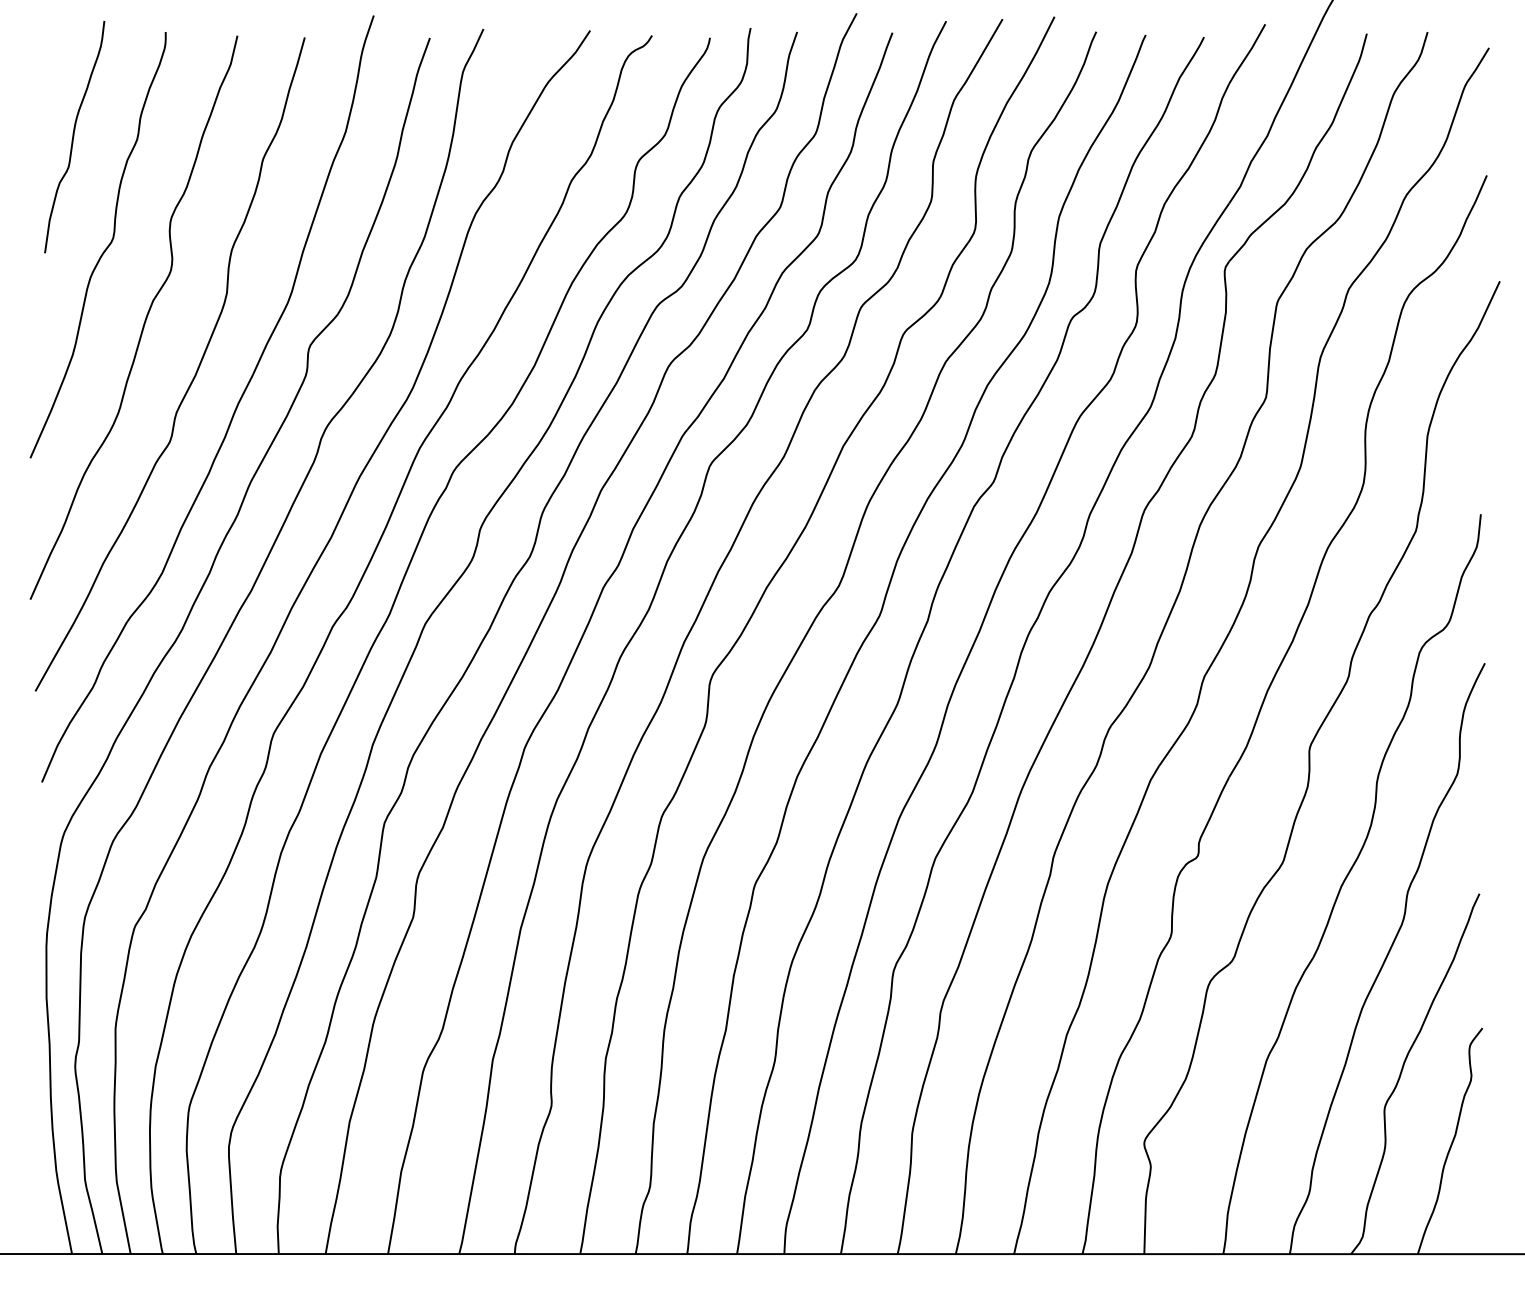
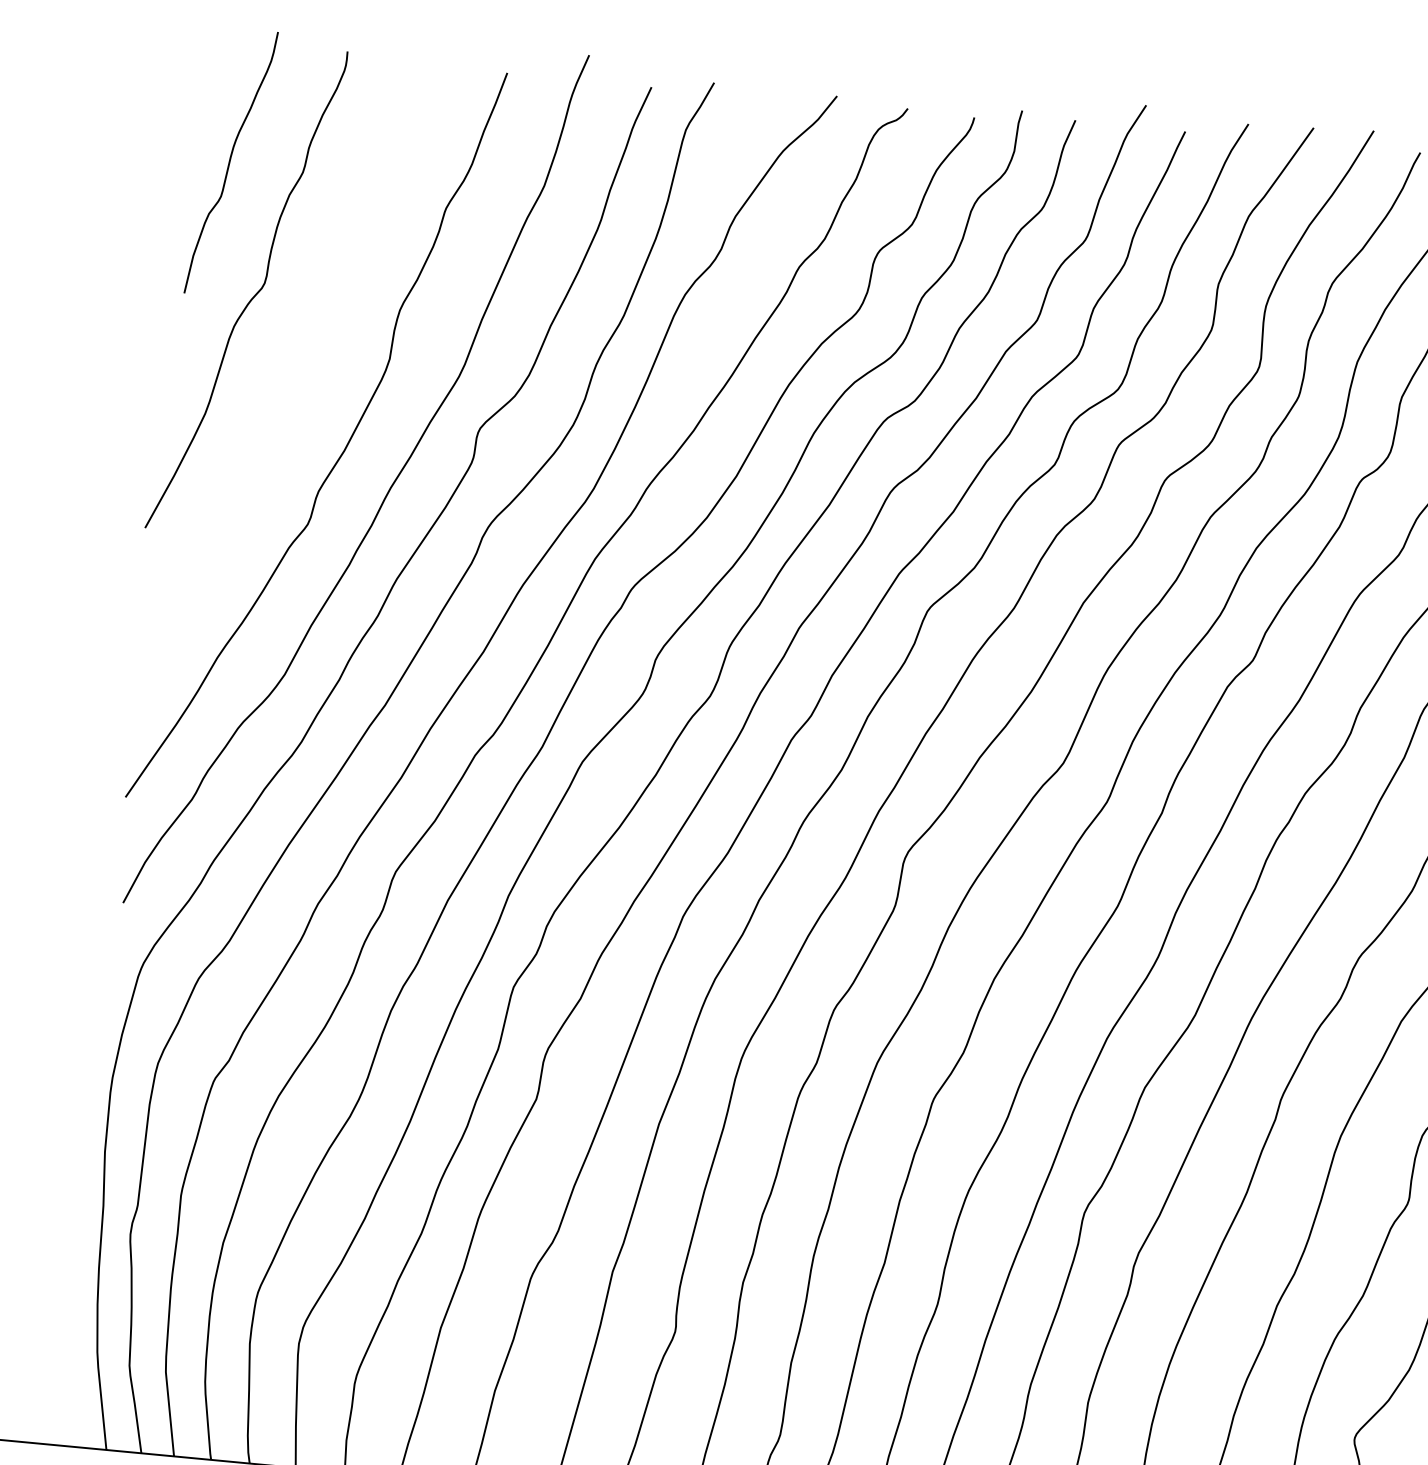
curve: (144, 320) -> (291, 381), removed

